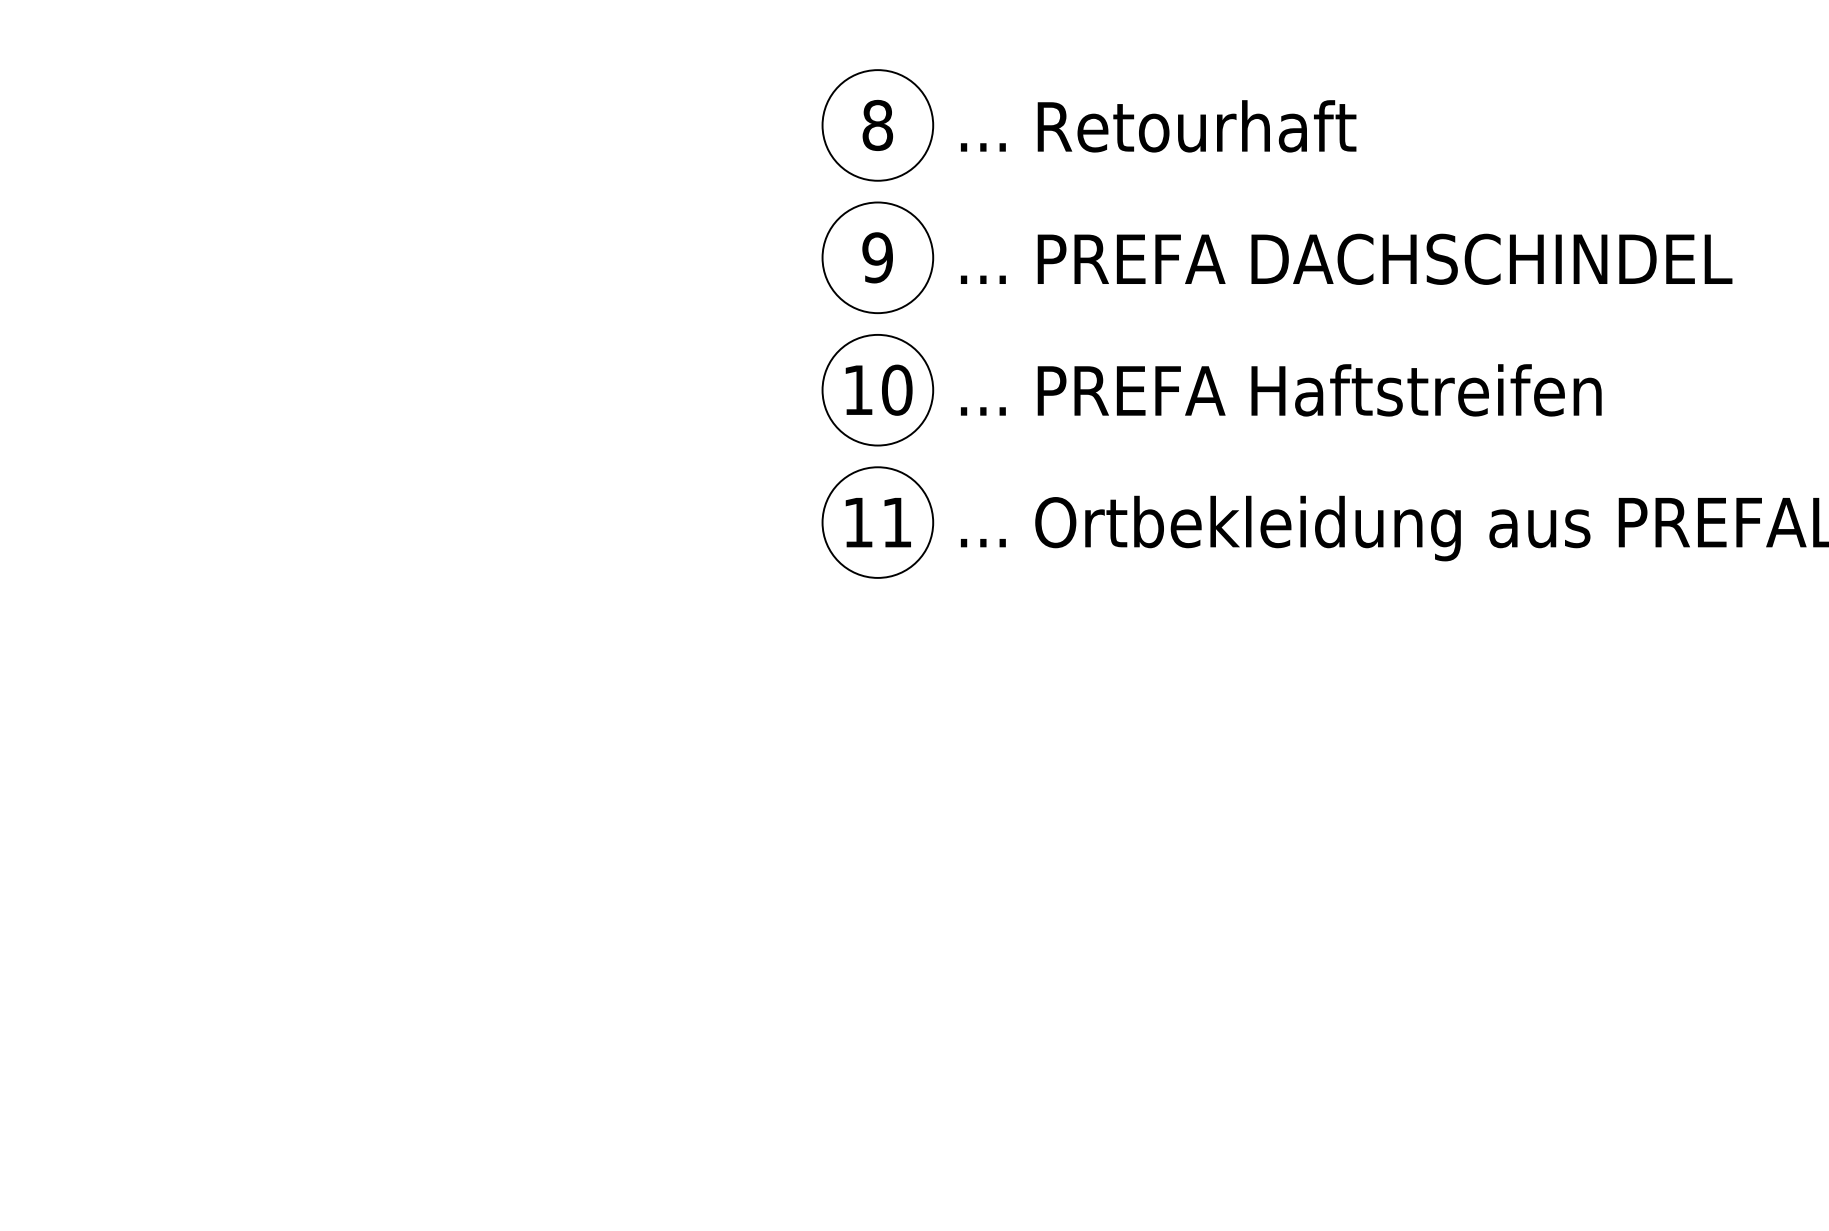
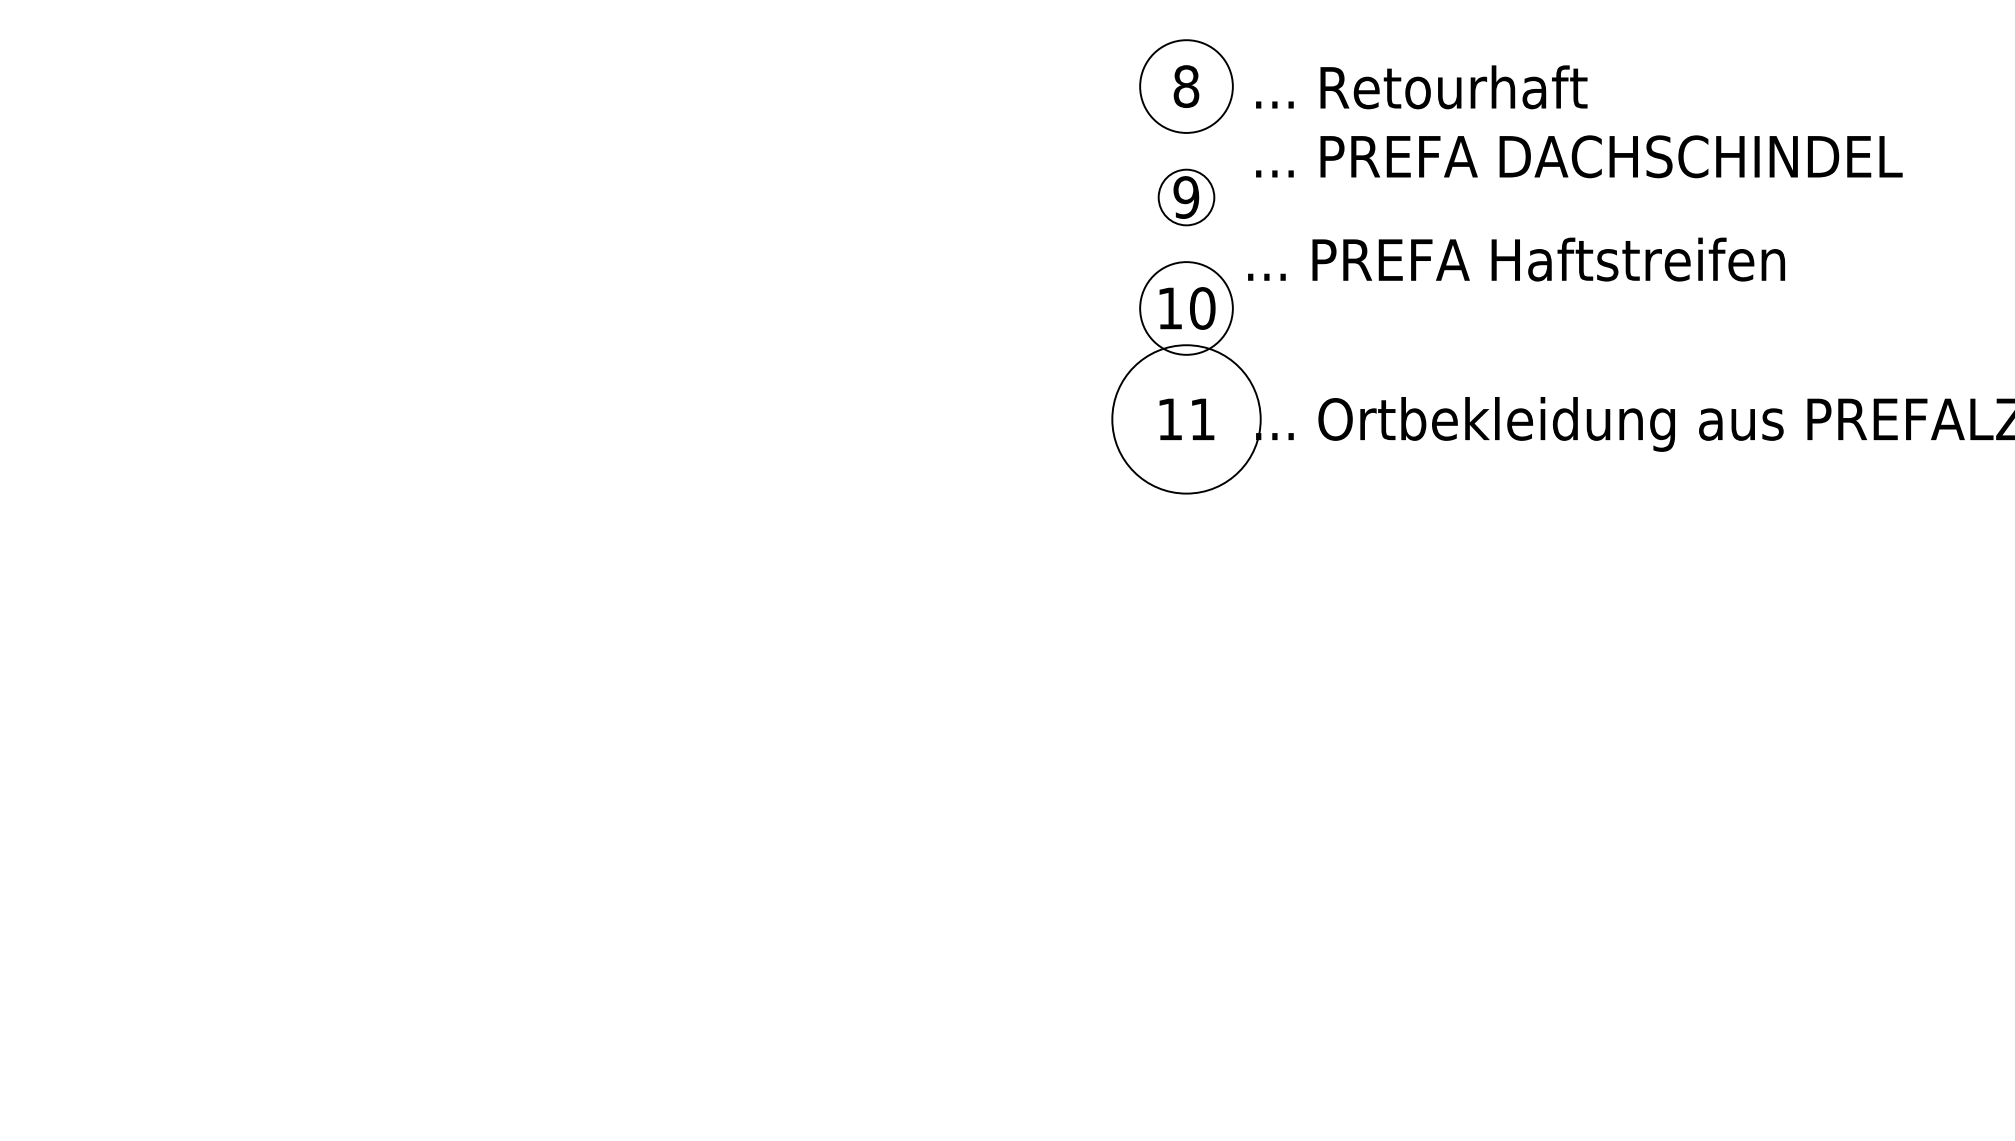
circle: (877, 257) -> (1186, 197), size x0.6
text: (1346, 258) -> (1579, 156), moved
text: (1281, 390) -> (1516, 259), moved
circle: (877, 522) -> (1186, 419), size x1.6

